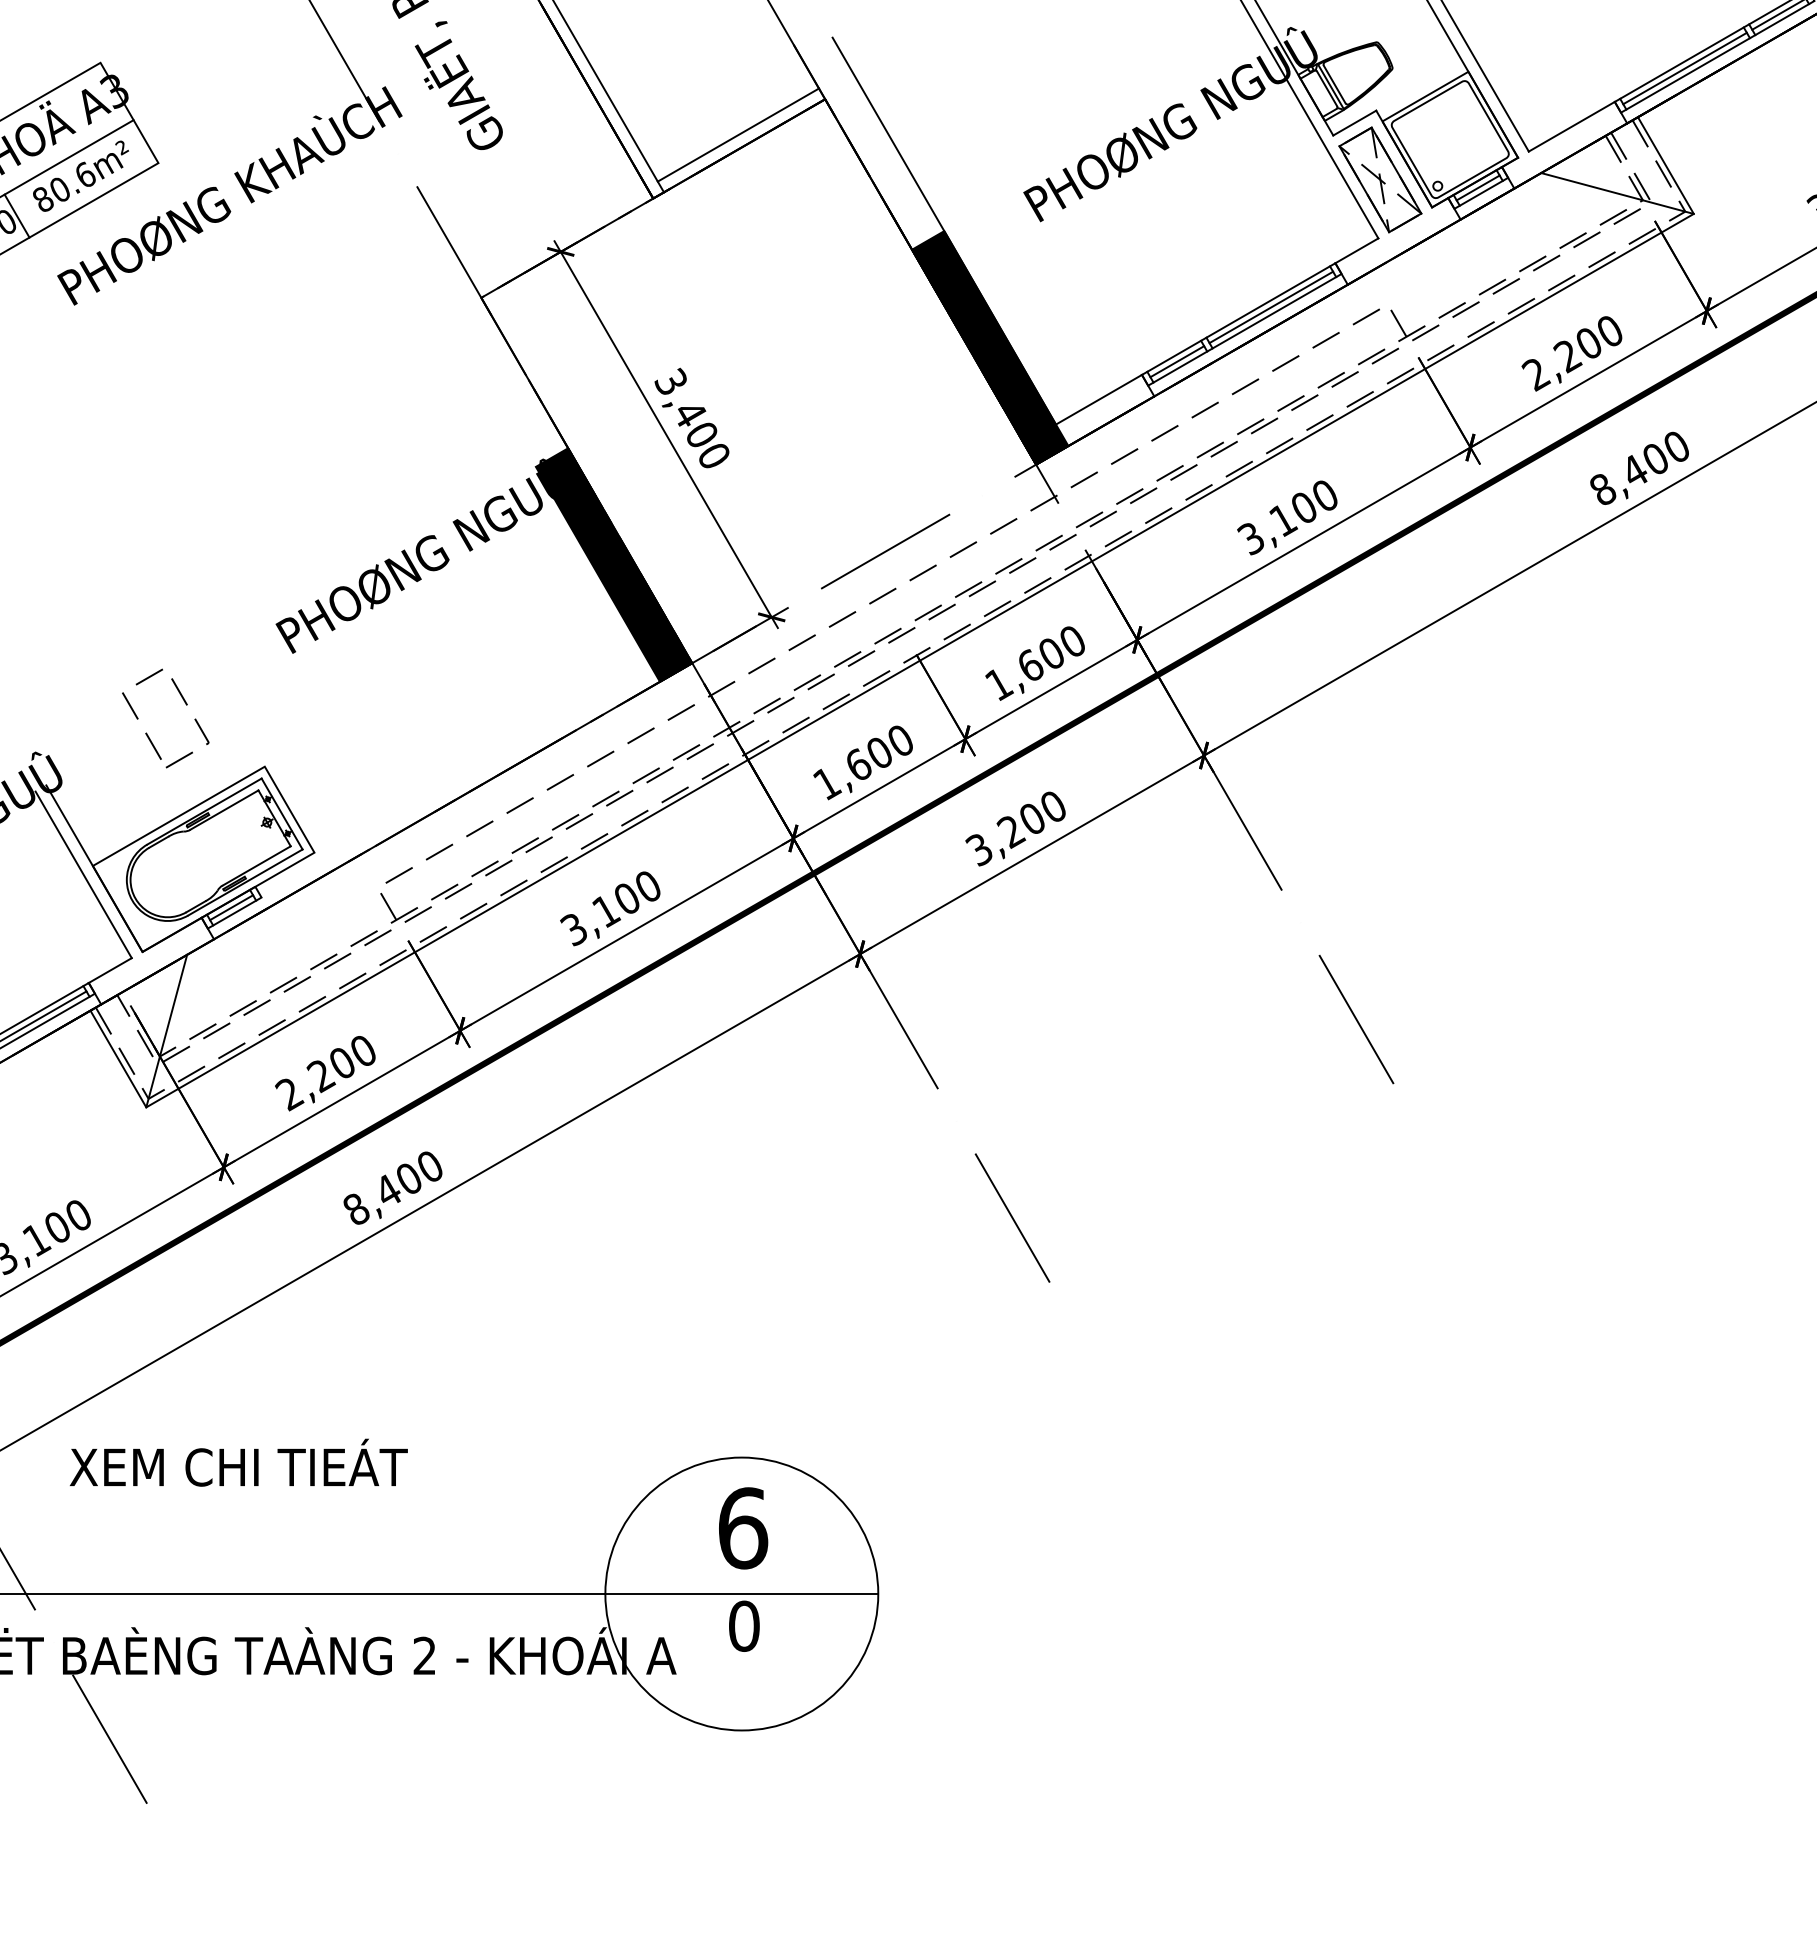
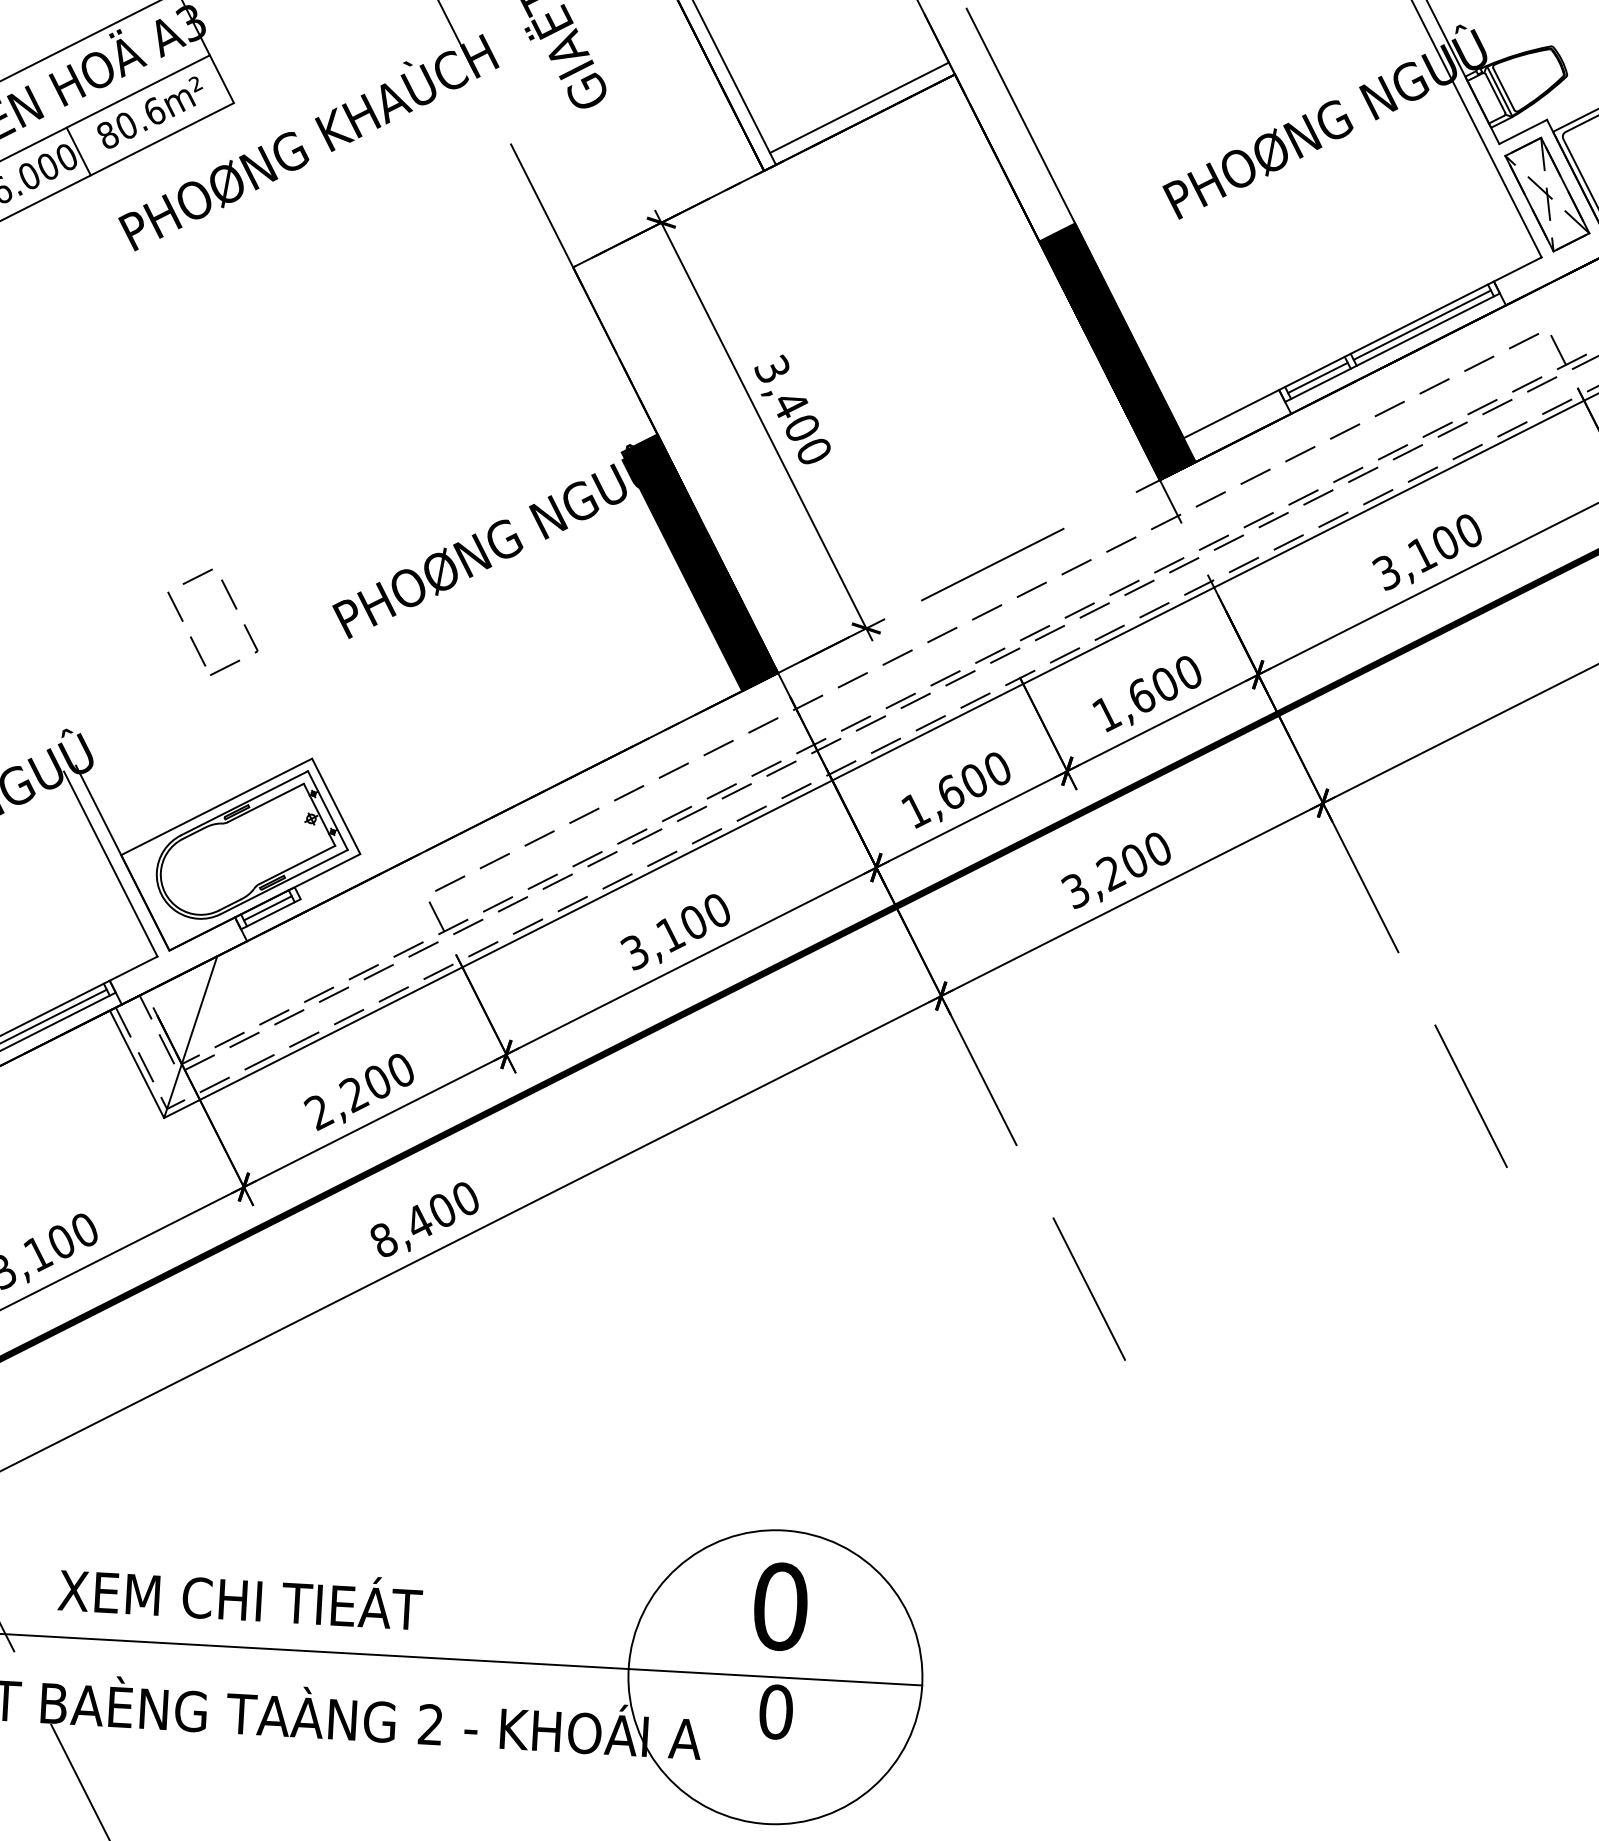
part: (147, 733) -> (192, 637), moved
text: (238, 1462) -> (240, 1594), moved
text: (743, 1528) -> (781, 1606), 6 -> 0

